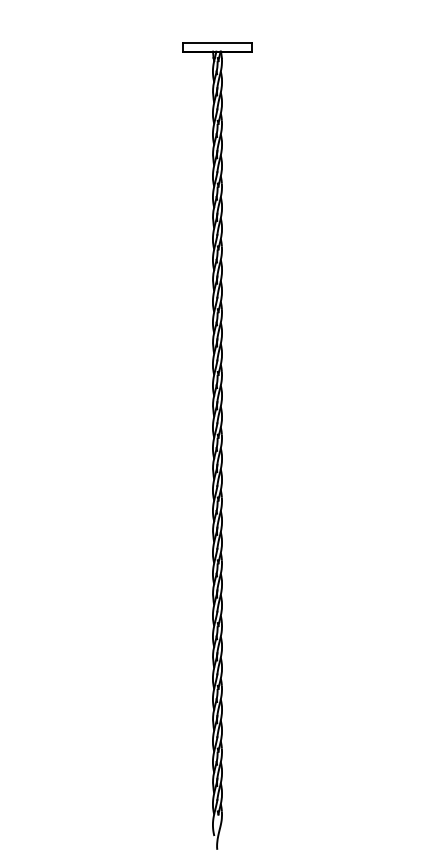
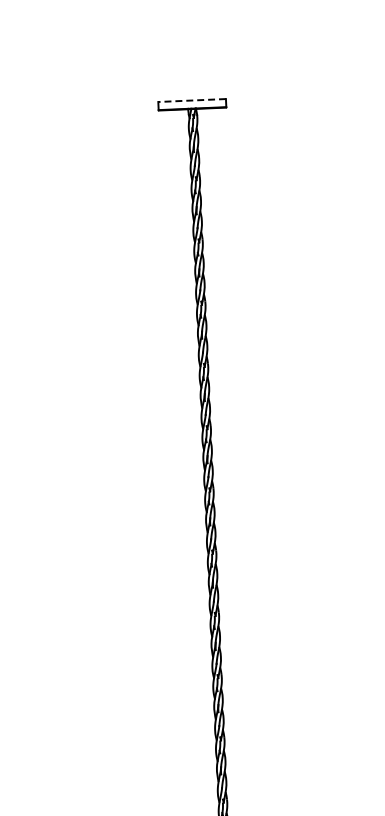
line: (217, 43) -> (192, 100), solid -> dashed

